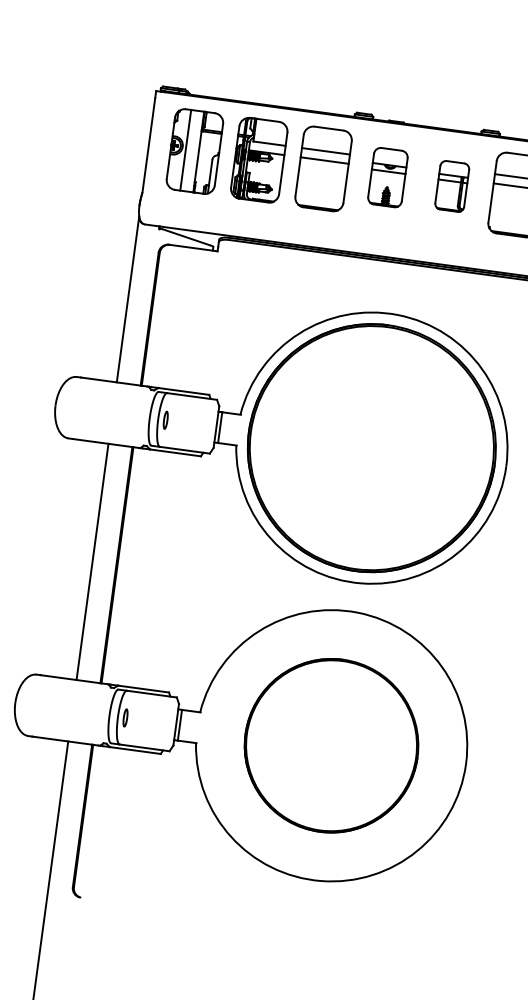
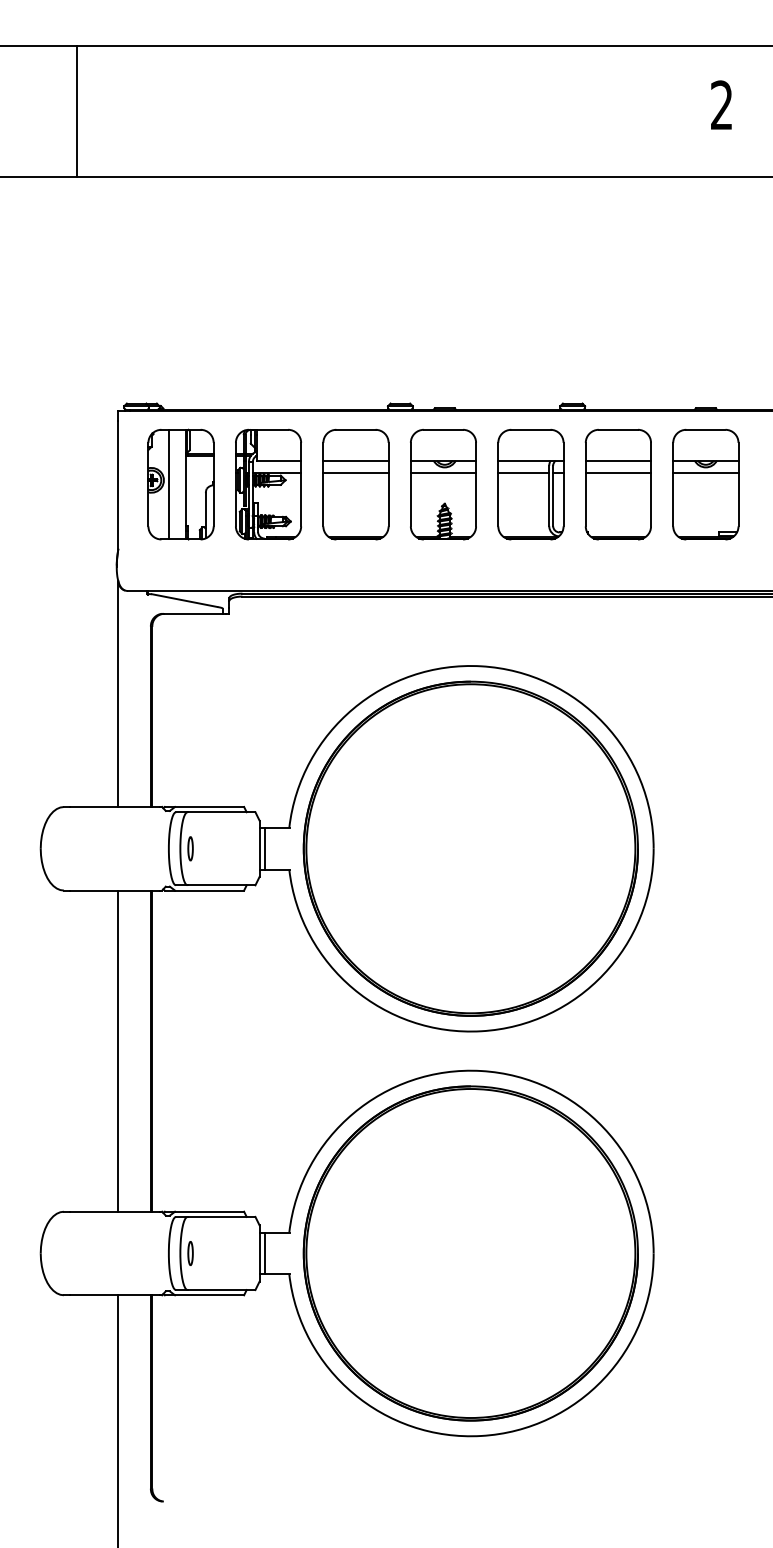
part: (387, 177) -> (443, 484), size x1.43
part: (451, 186) -> (530, 484), size x1.67
part: (331, 745) -> (470, 1253), size x1.43

